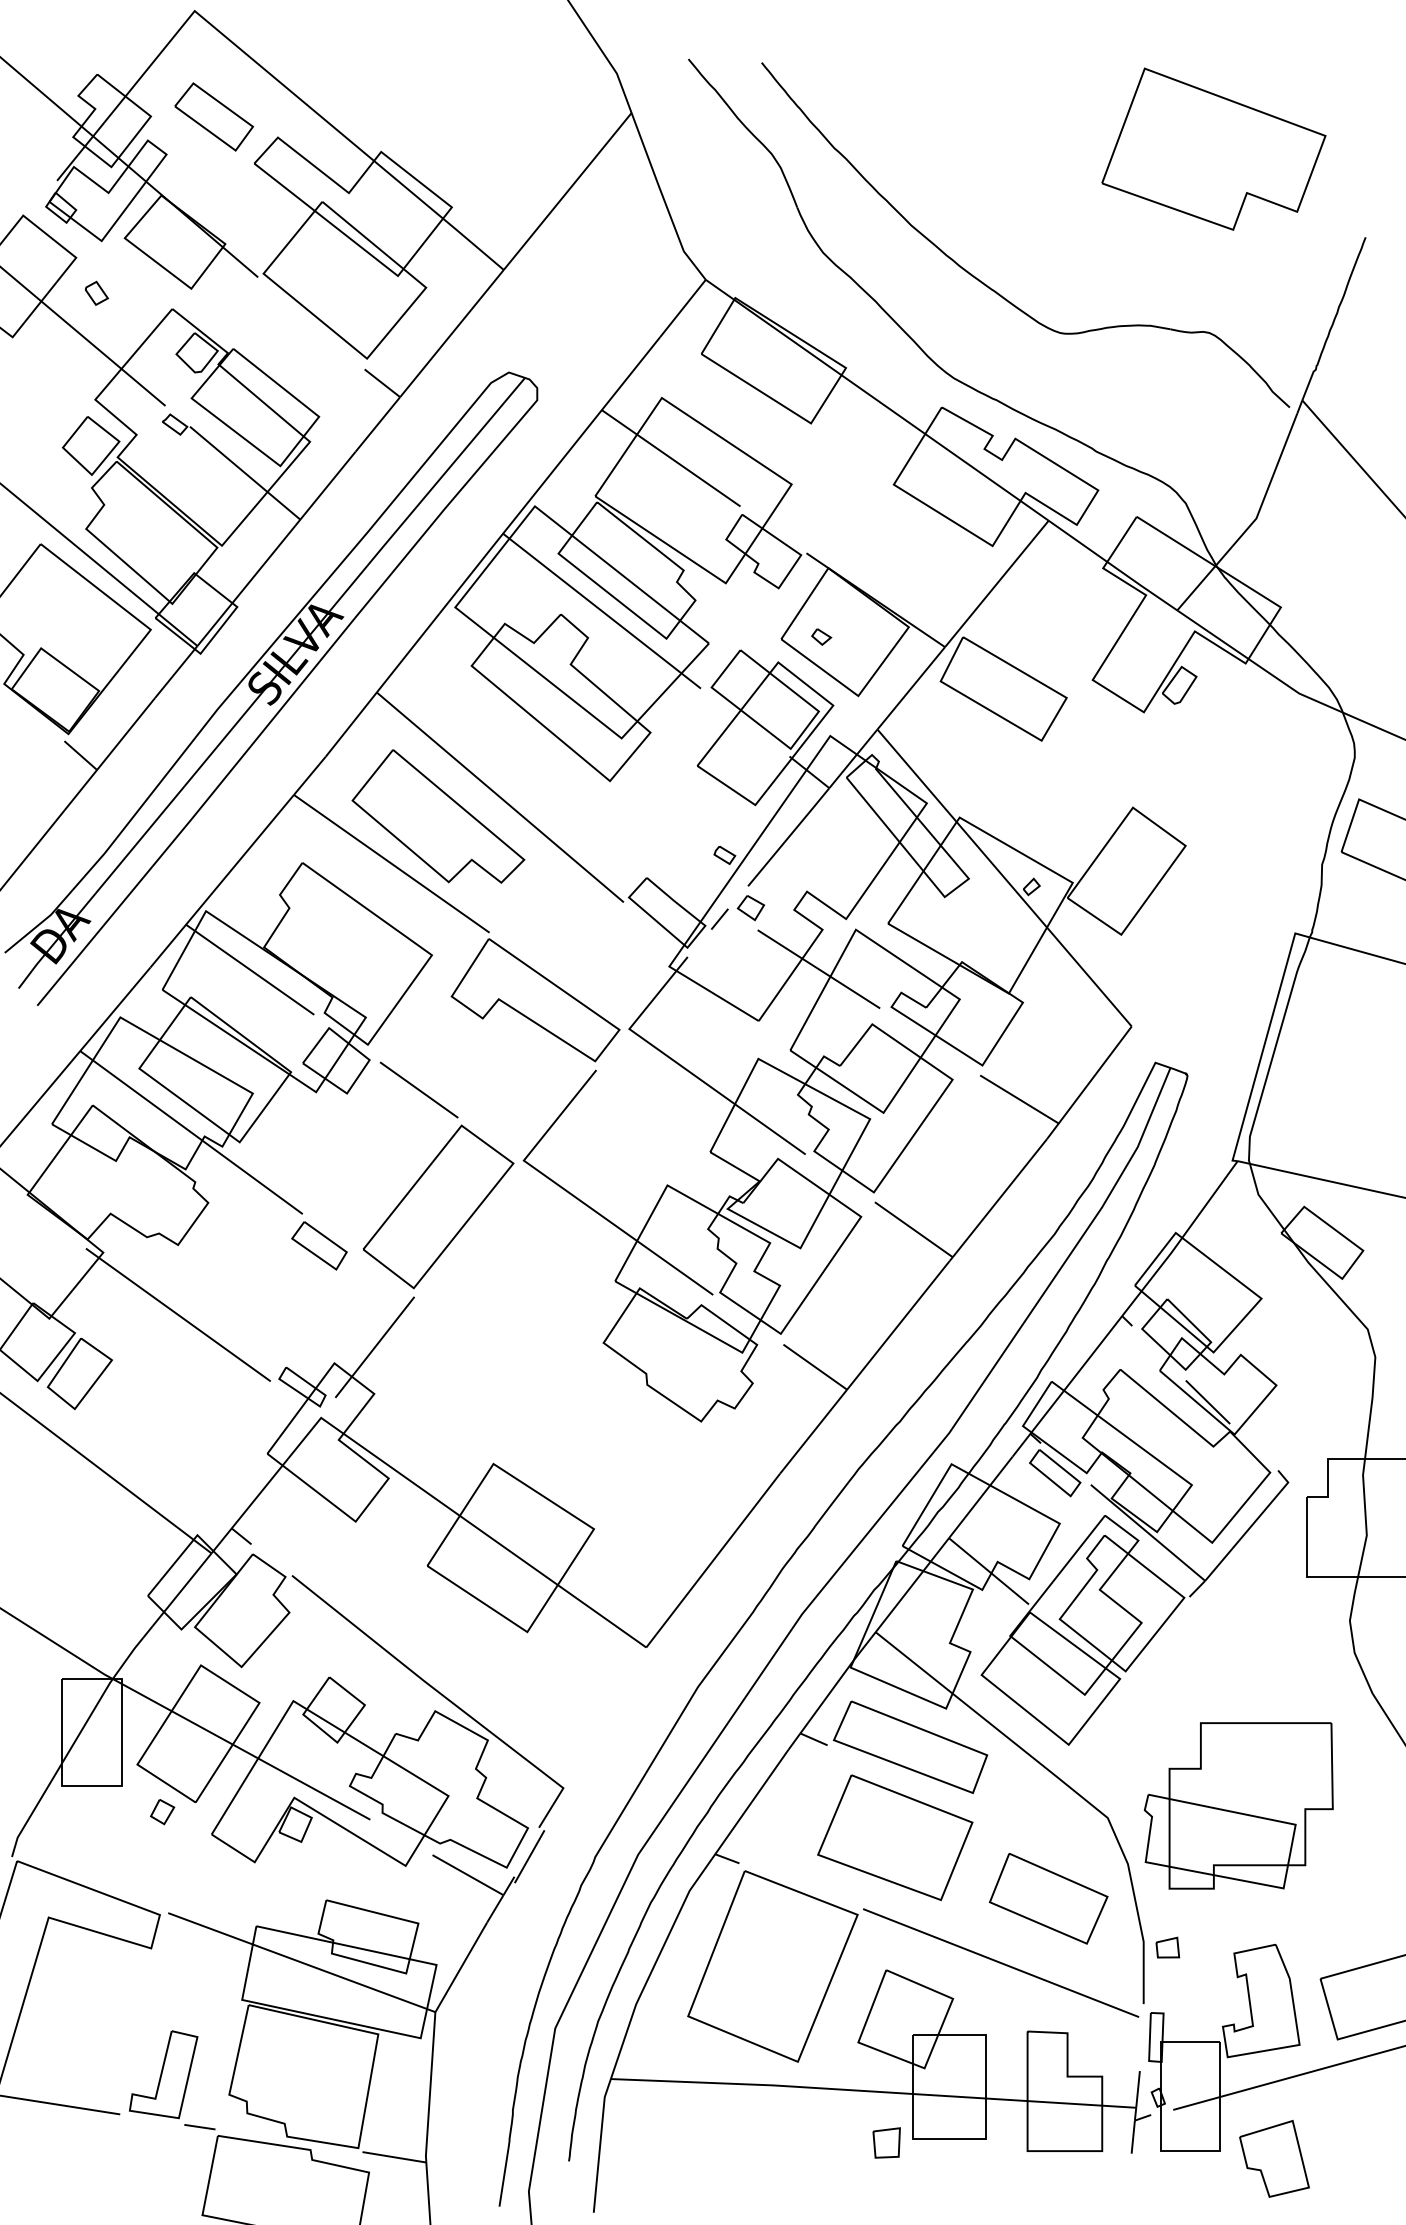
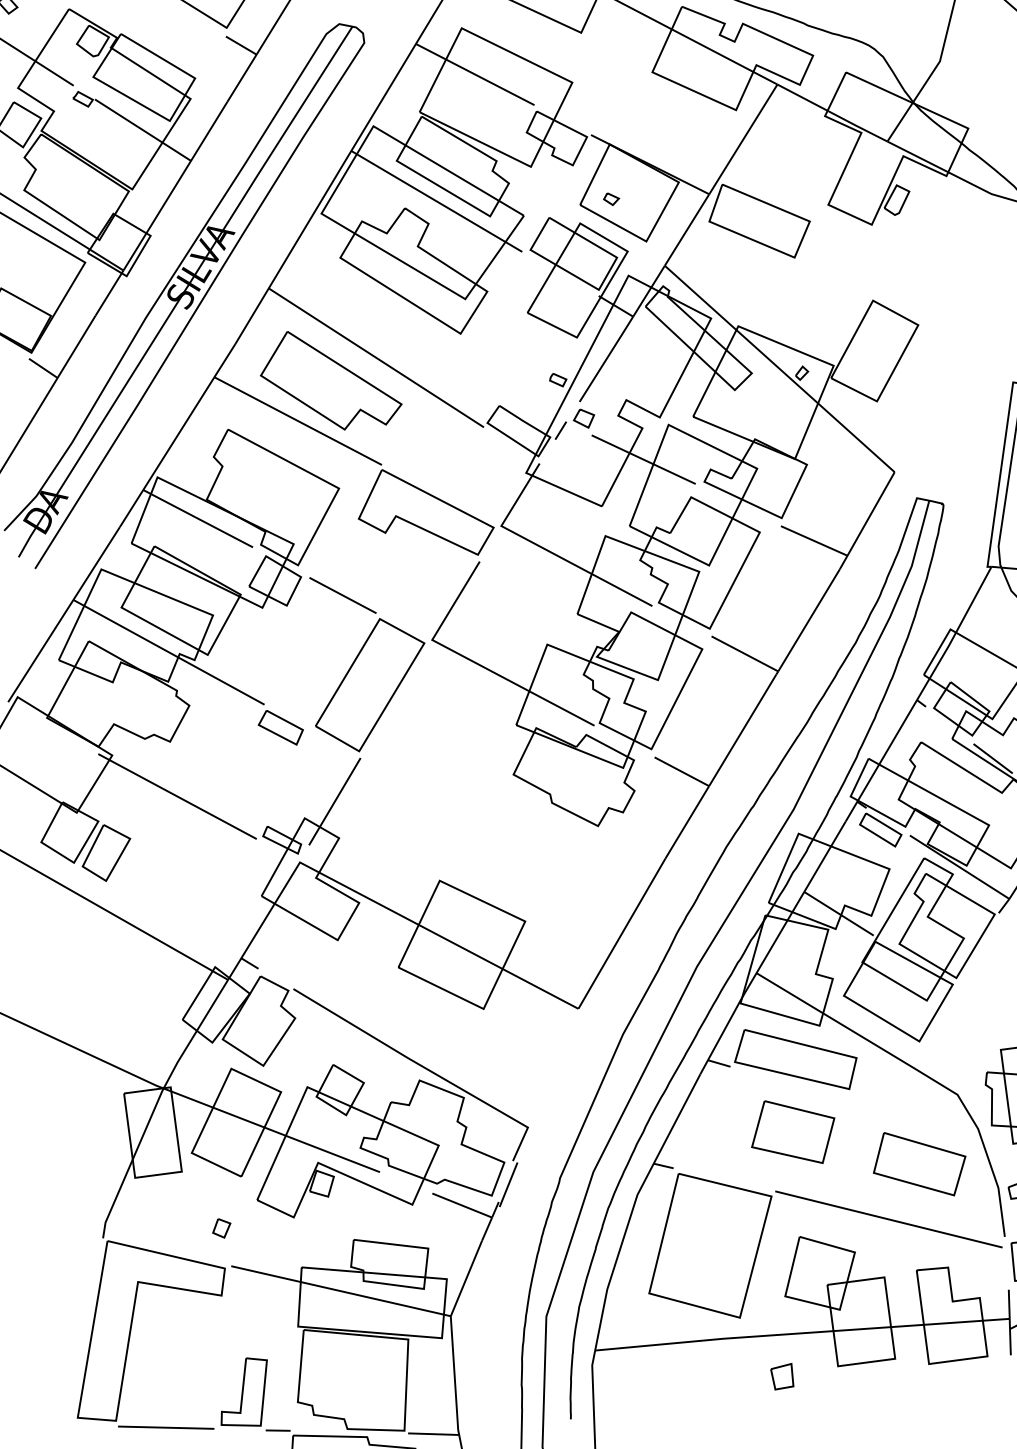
part: (162, 1812) -> (221, 1228), moved
part: (895, 1837) -> (793, 1131), size x0.7
part: (886, 2142) -> (782, 1376), moved

